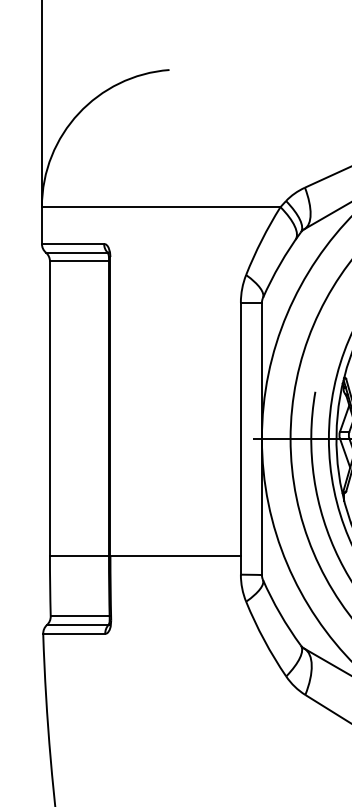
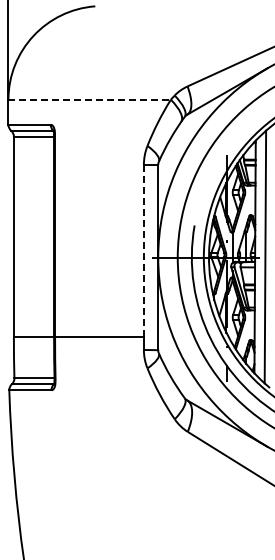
line: (162, 206) -> (90, 99), solid -> dashed
line: (240, 428) -> (143, 250), solid -> dashed

